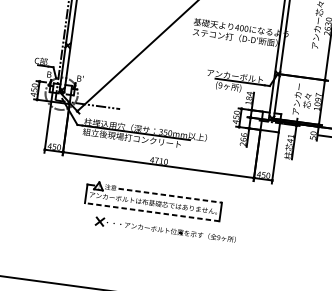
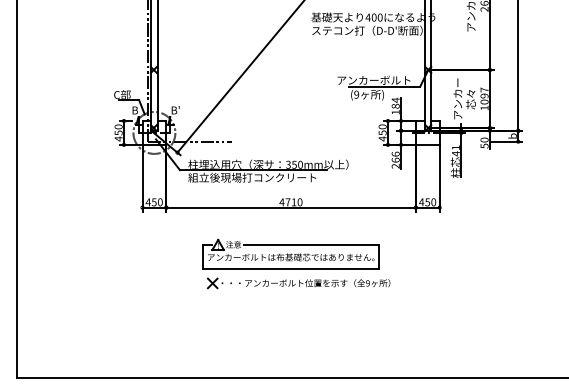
line: (170, 195) -> (311, 244), dashed -> solid
line: (152, 212) -> (291, 269), dashed -> solid
part: (165, 230) -> (298, 283), moved

